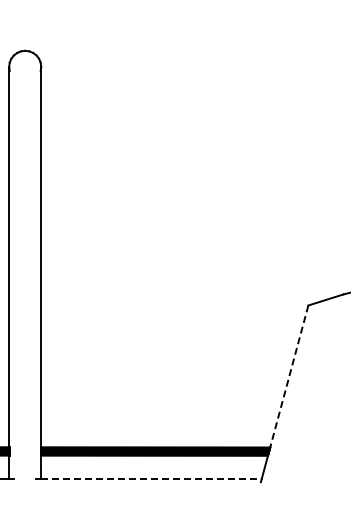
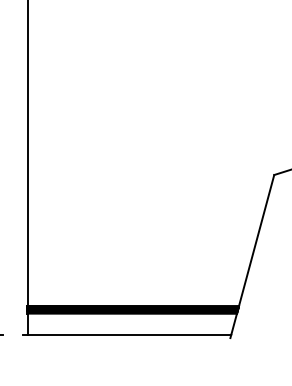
line: (289, 376) -> (256, 240), dashed -> solid
line: (152, 478) -> (130, 334), dashed -> solid

